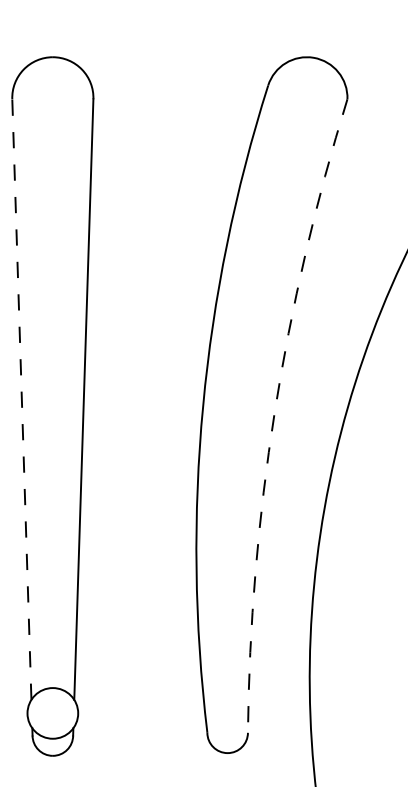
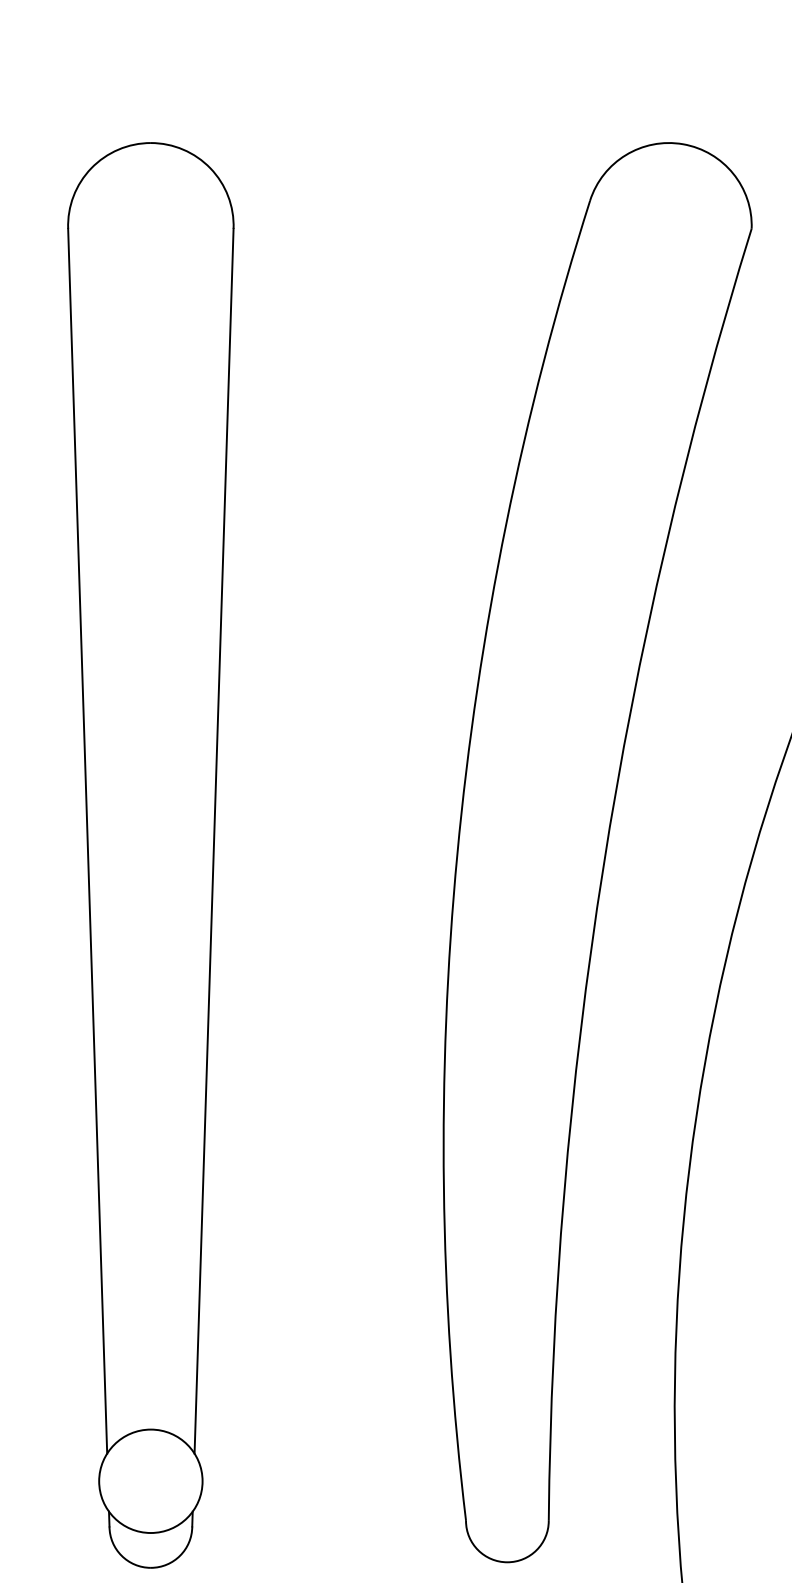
line: (21, 399) -> (86, 841), dashed -> solid
arc: (274, 412) -> (602, 867), dashed -> solid

